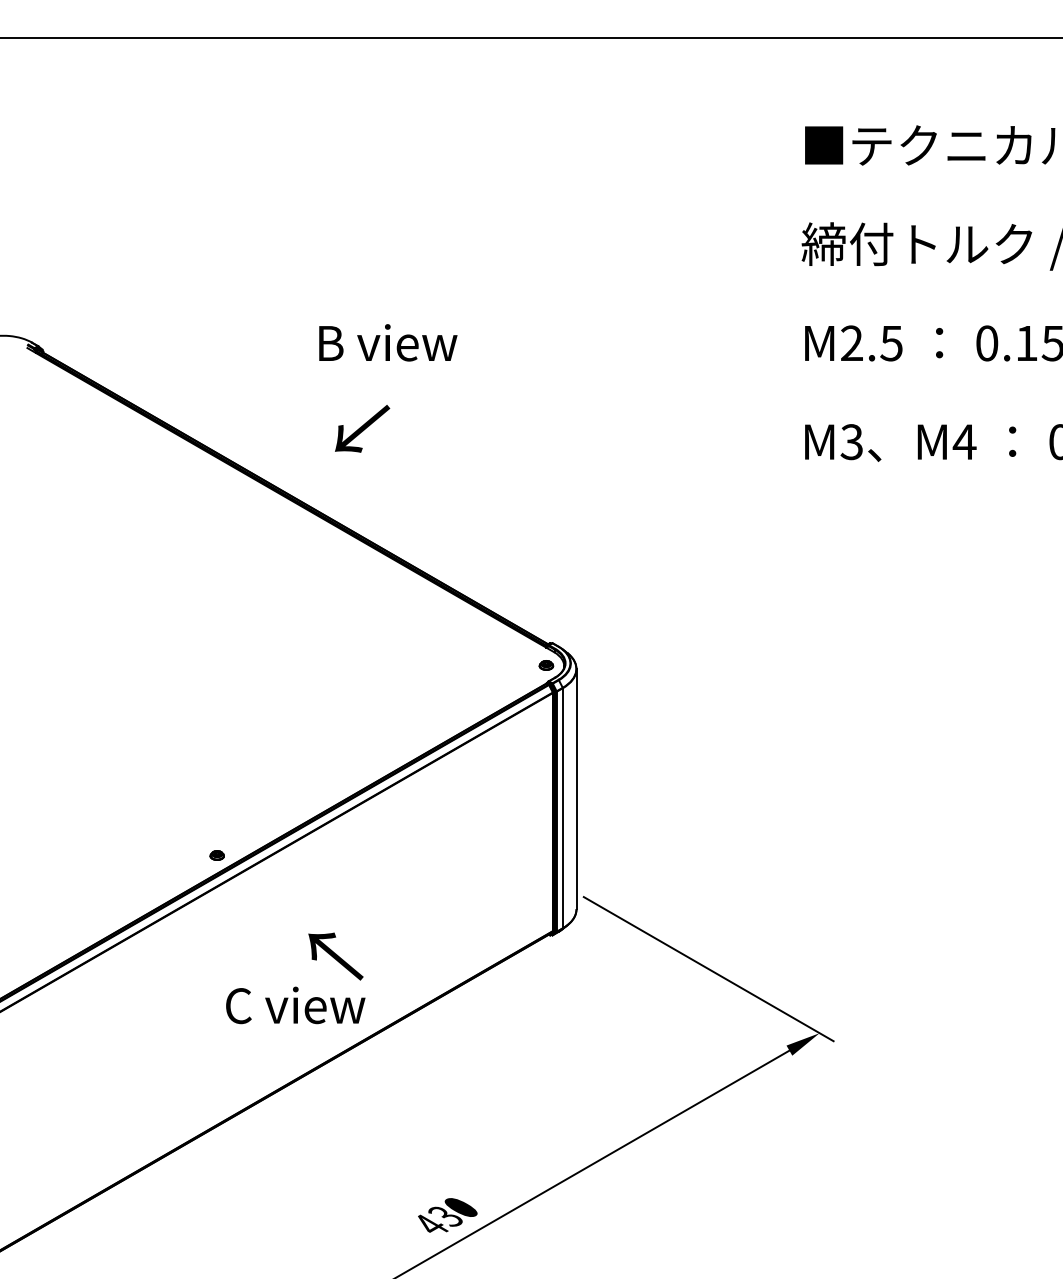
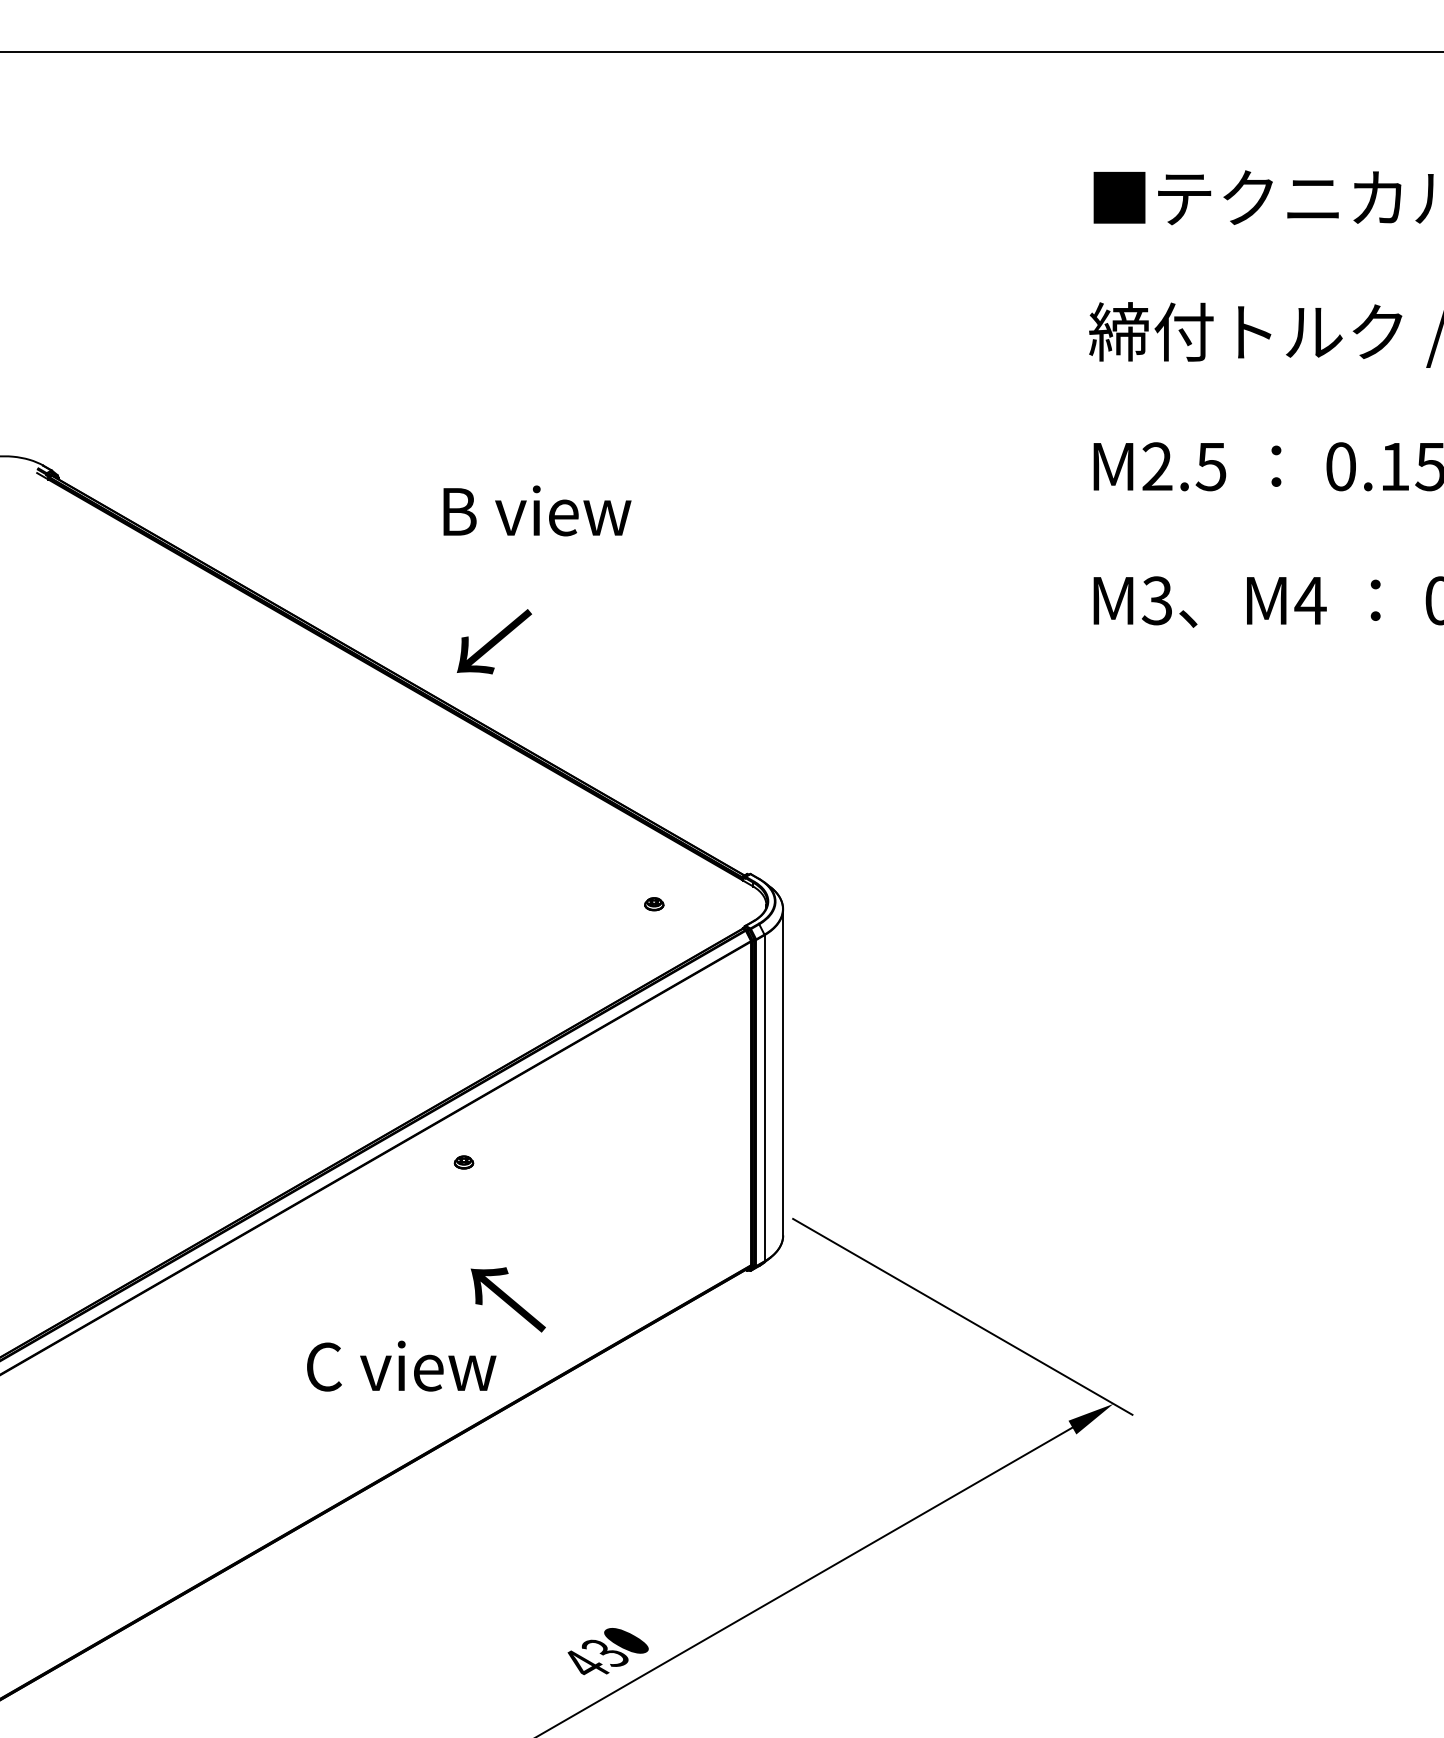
text: (388, 342) -> (537, 510), moved
text: (362, 428) -> (494, 641), moved
part: (546, 665) -> (654, 904), moved
part: (216, 855) -> (463, 1162), moved
text: (335, 956) -> (507, 1299), moved

